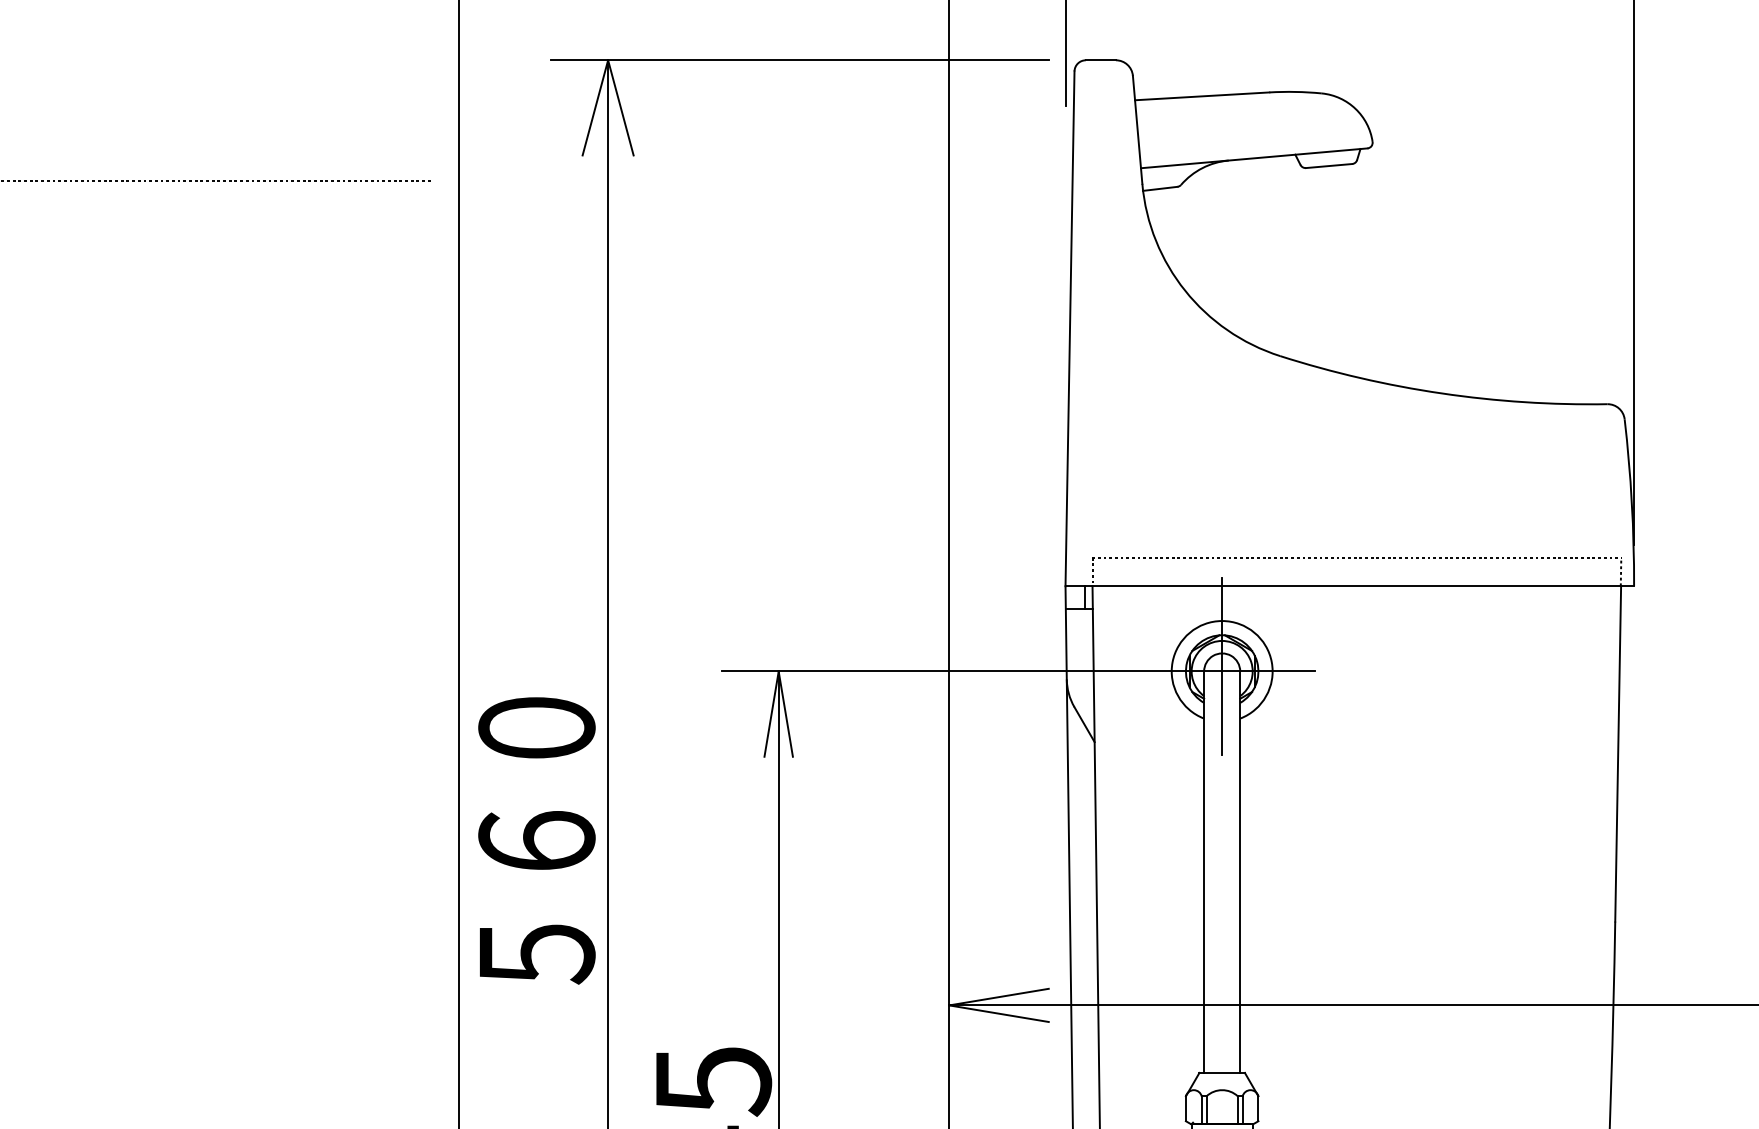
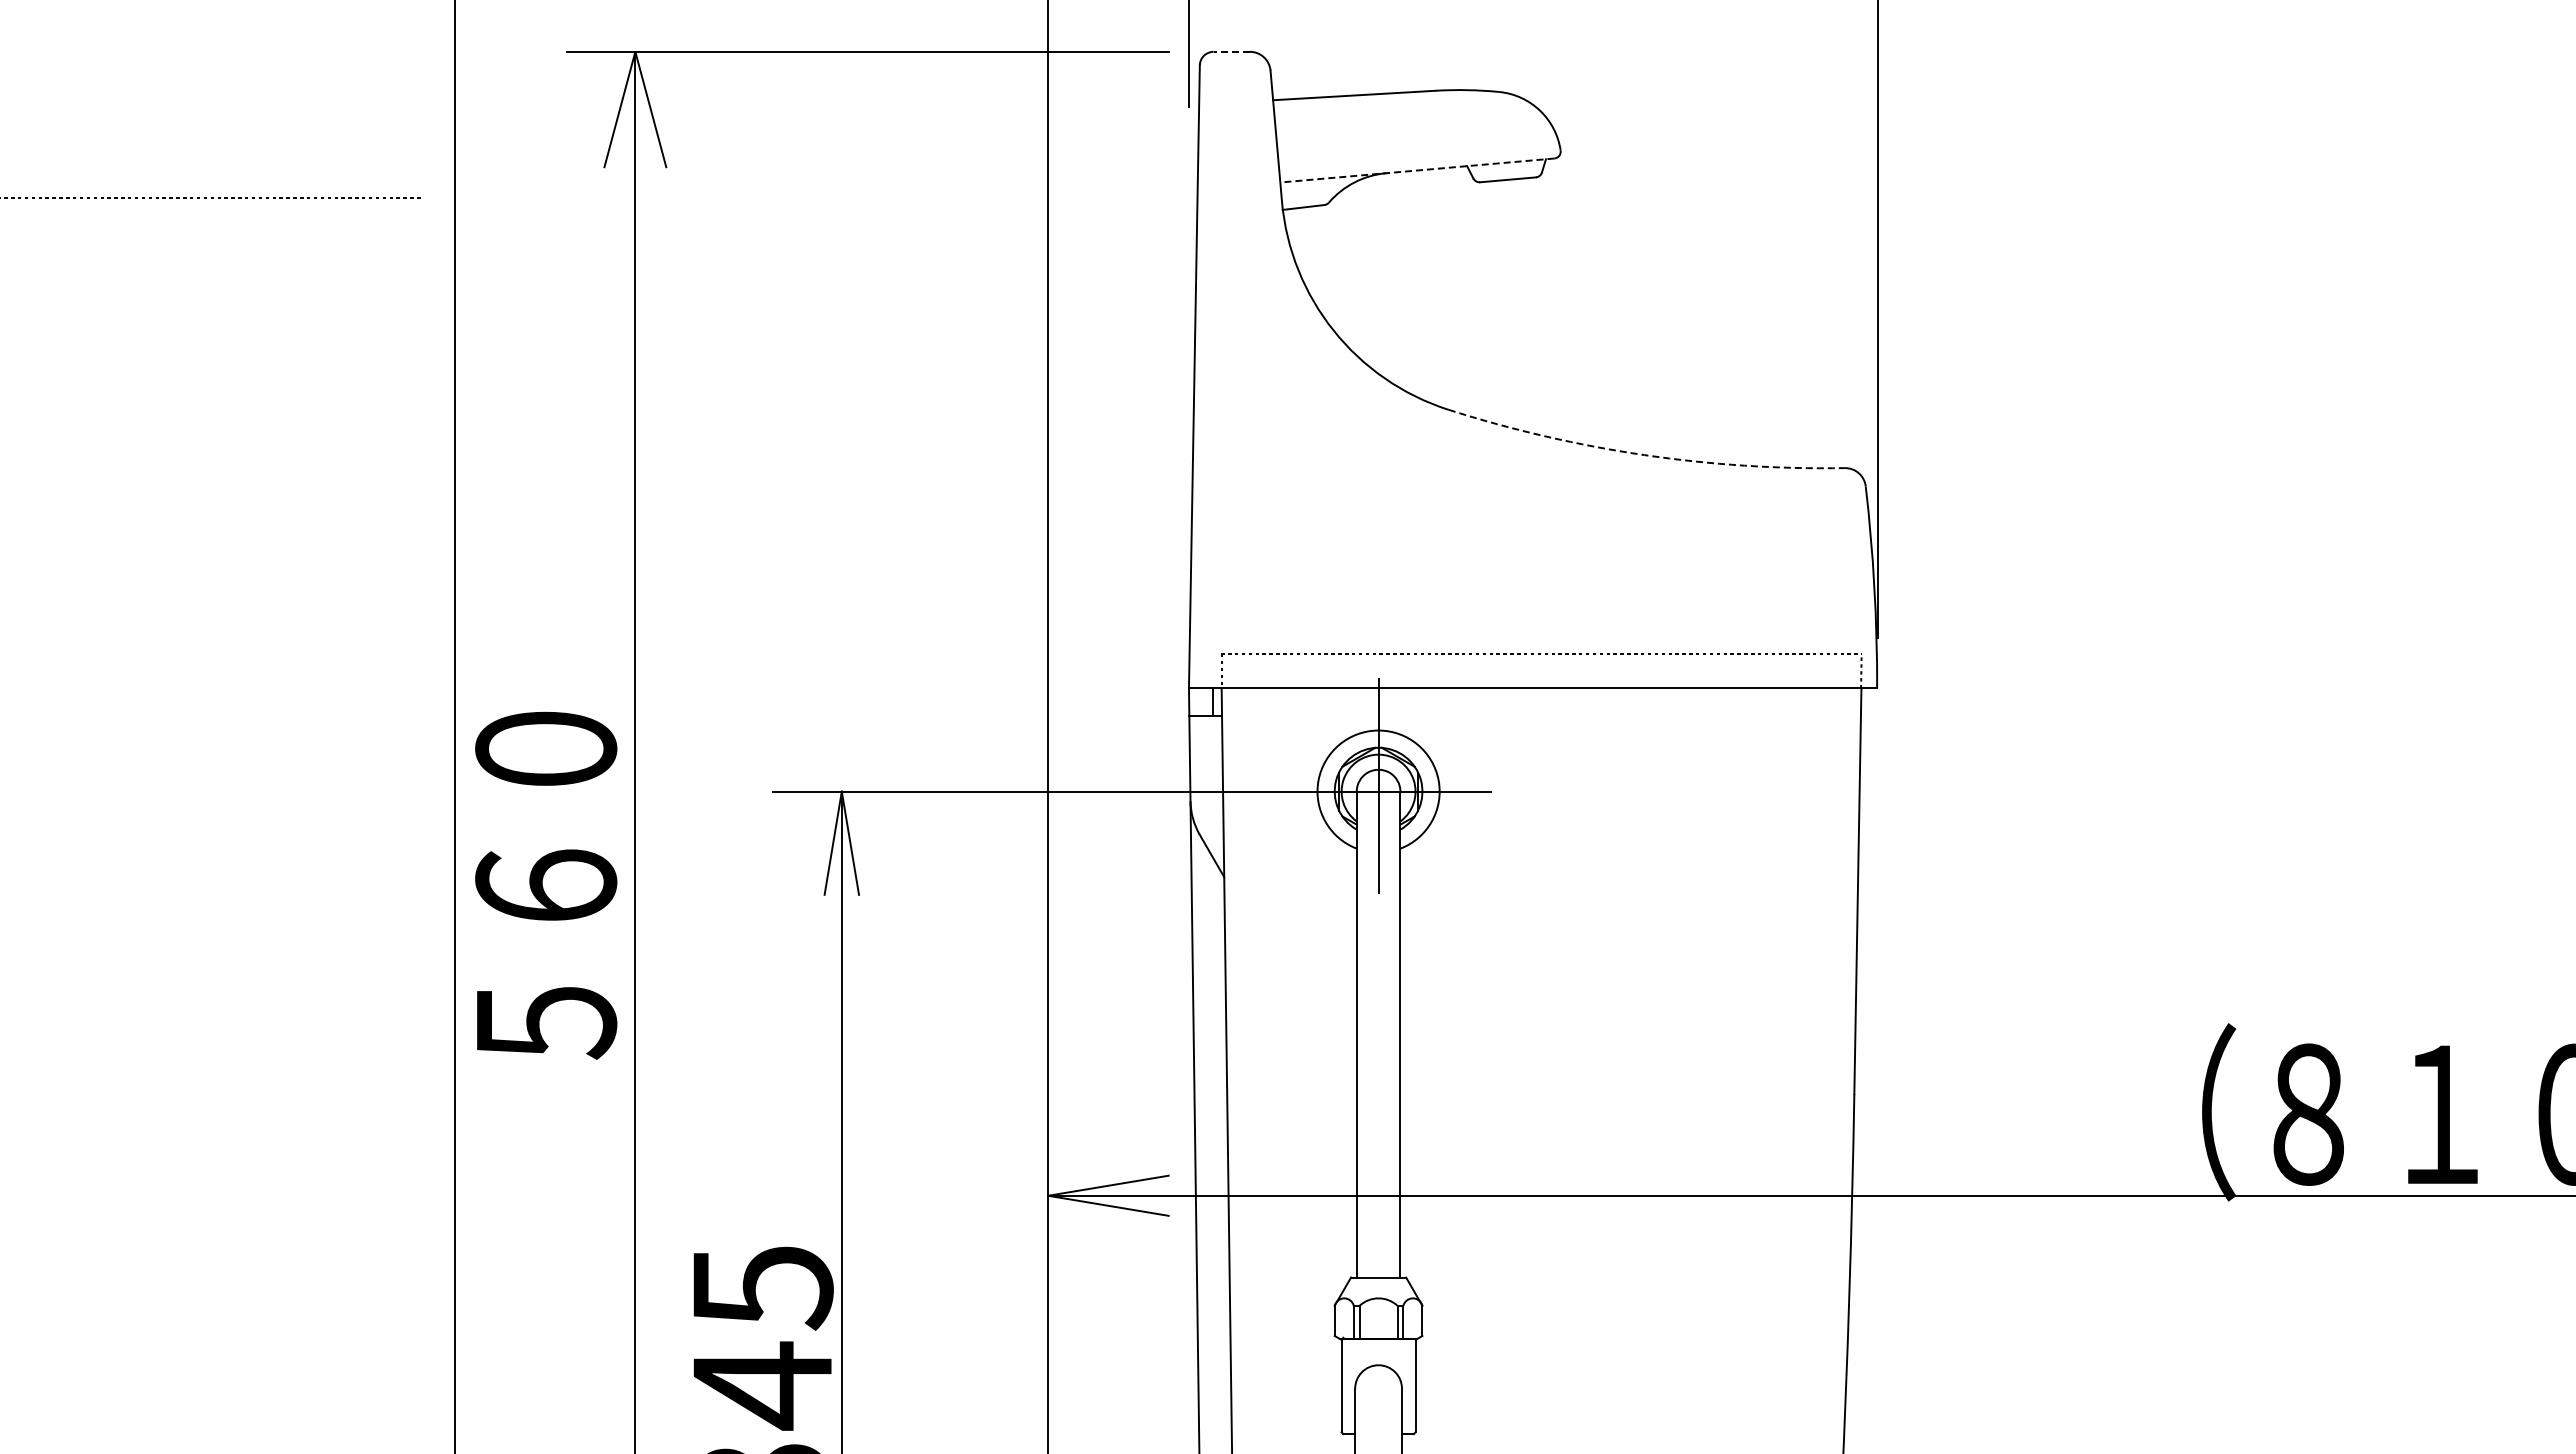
line: (1100, 60) -> (1231, 51), solid -> dashed
line: (1254, 158) -> (1417, 170), solid -> dashed
arc: (1441, 393) -> (1644, 455), solid -> dashed
text: (537, 840) -> (546, 885), moved

